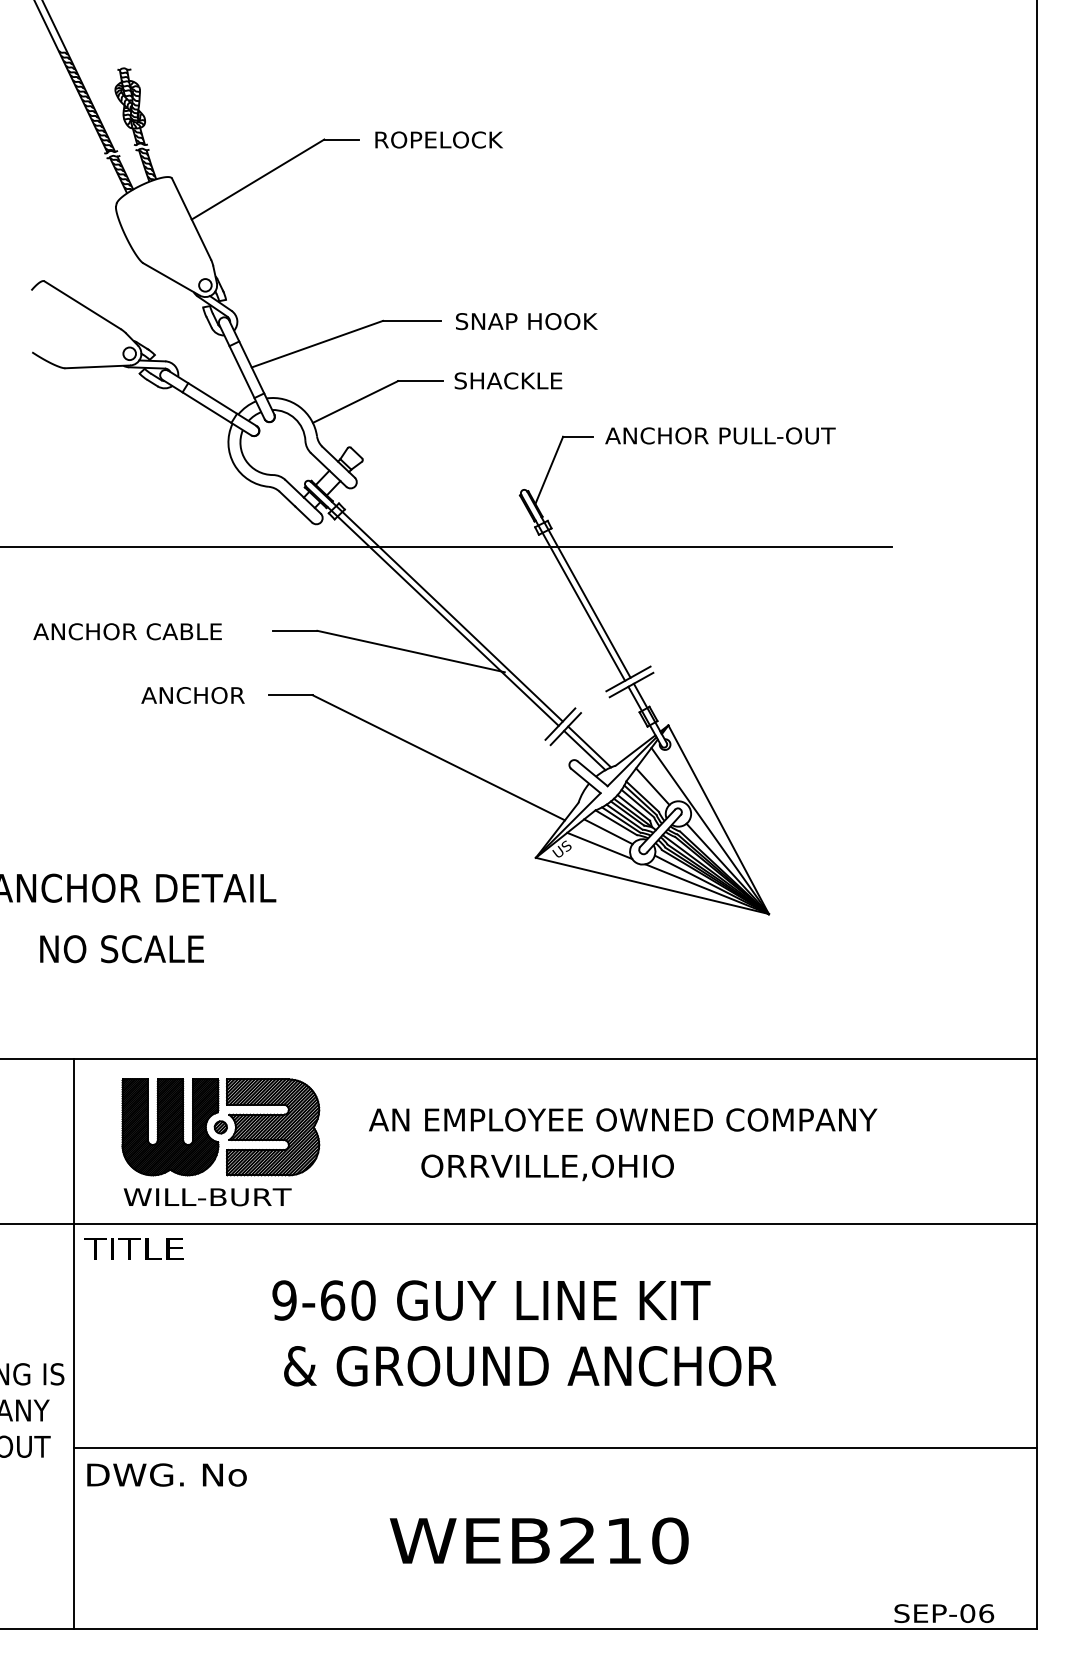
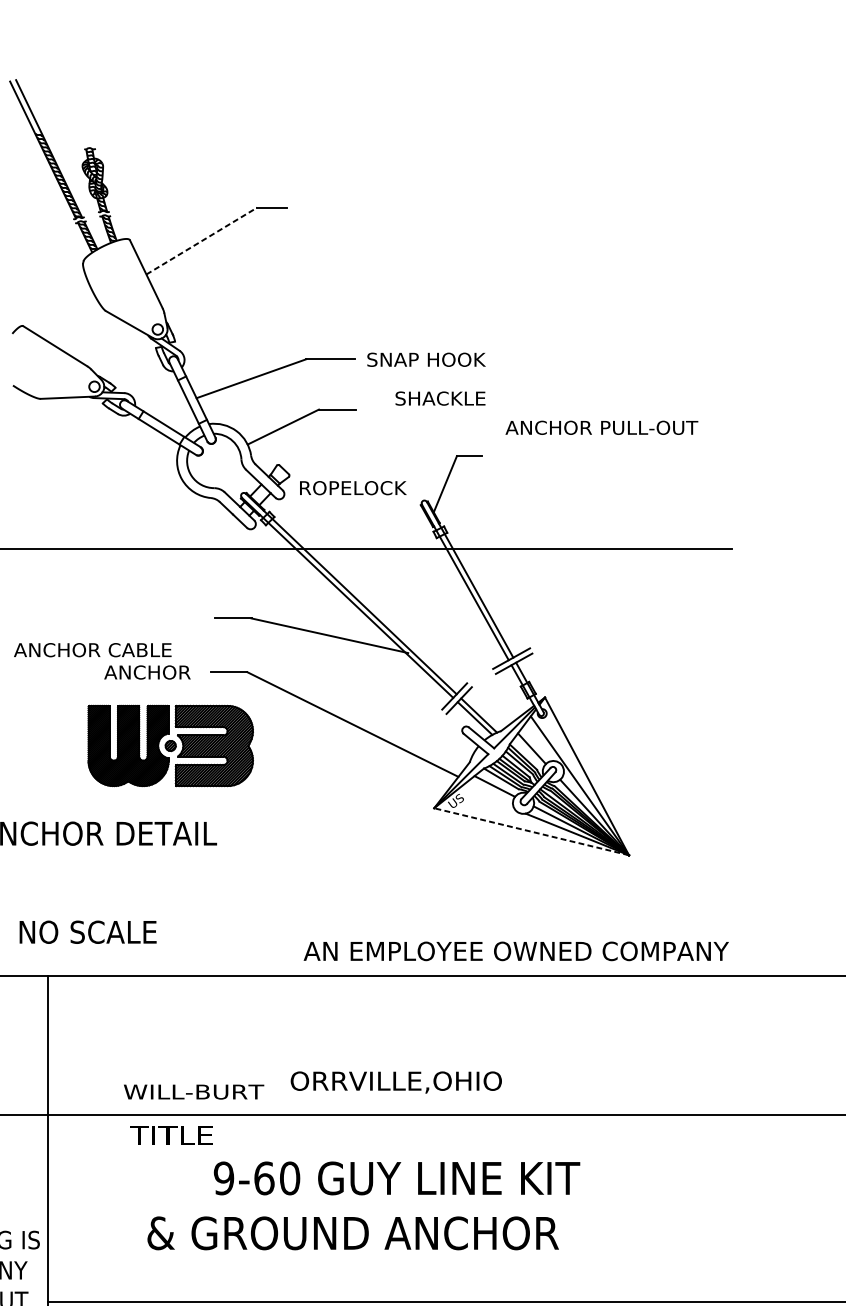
text: (438, 139) -> (352, 487), moved
line: (258, 179) -> (202, 241), solid -> dashed
text: (508, 380) -> (440, 398), moved
text: (720, 435) -> (601, 427), moved
text: (127, 631) -> (92, 649), moved
line: (599, 845) -> (487, 797), removed
line: (652, 885) -> (531, 831), solid -> dashed
text: (121, 949) -> (87, 932), moved
text: (623, 1119) -> (516, 950), moved
part: (220, 1127) -> (170, 746), moved
text: (547, 1167) -> (396, 1082), moved
text: (207, 1197) -> (193, 1092), moved
text: (133, 1248) -> (171, 1134), moved
text: (530, 1366) -> (353, 1233), moved

